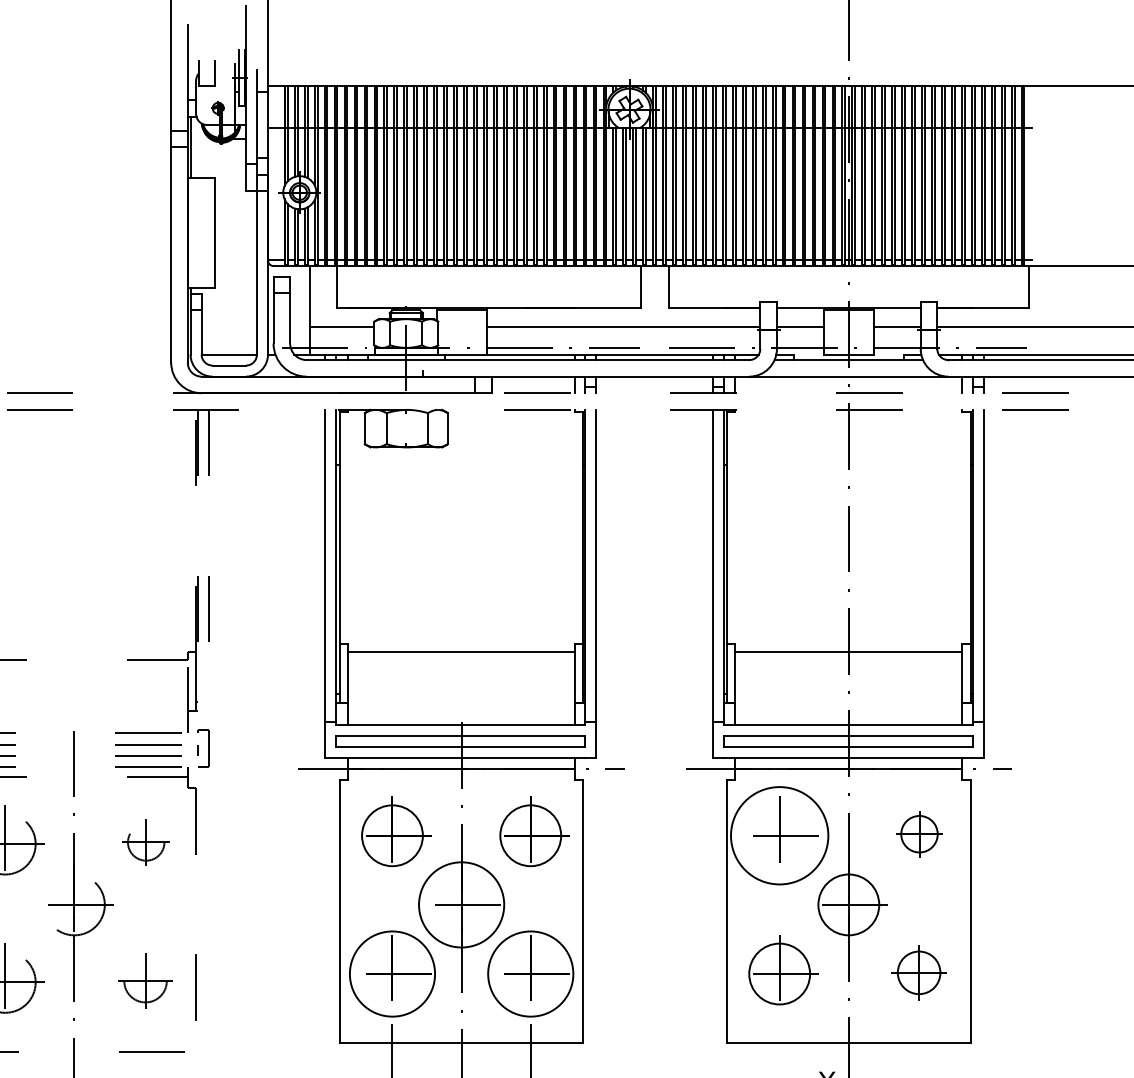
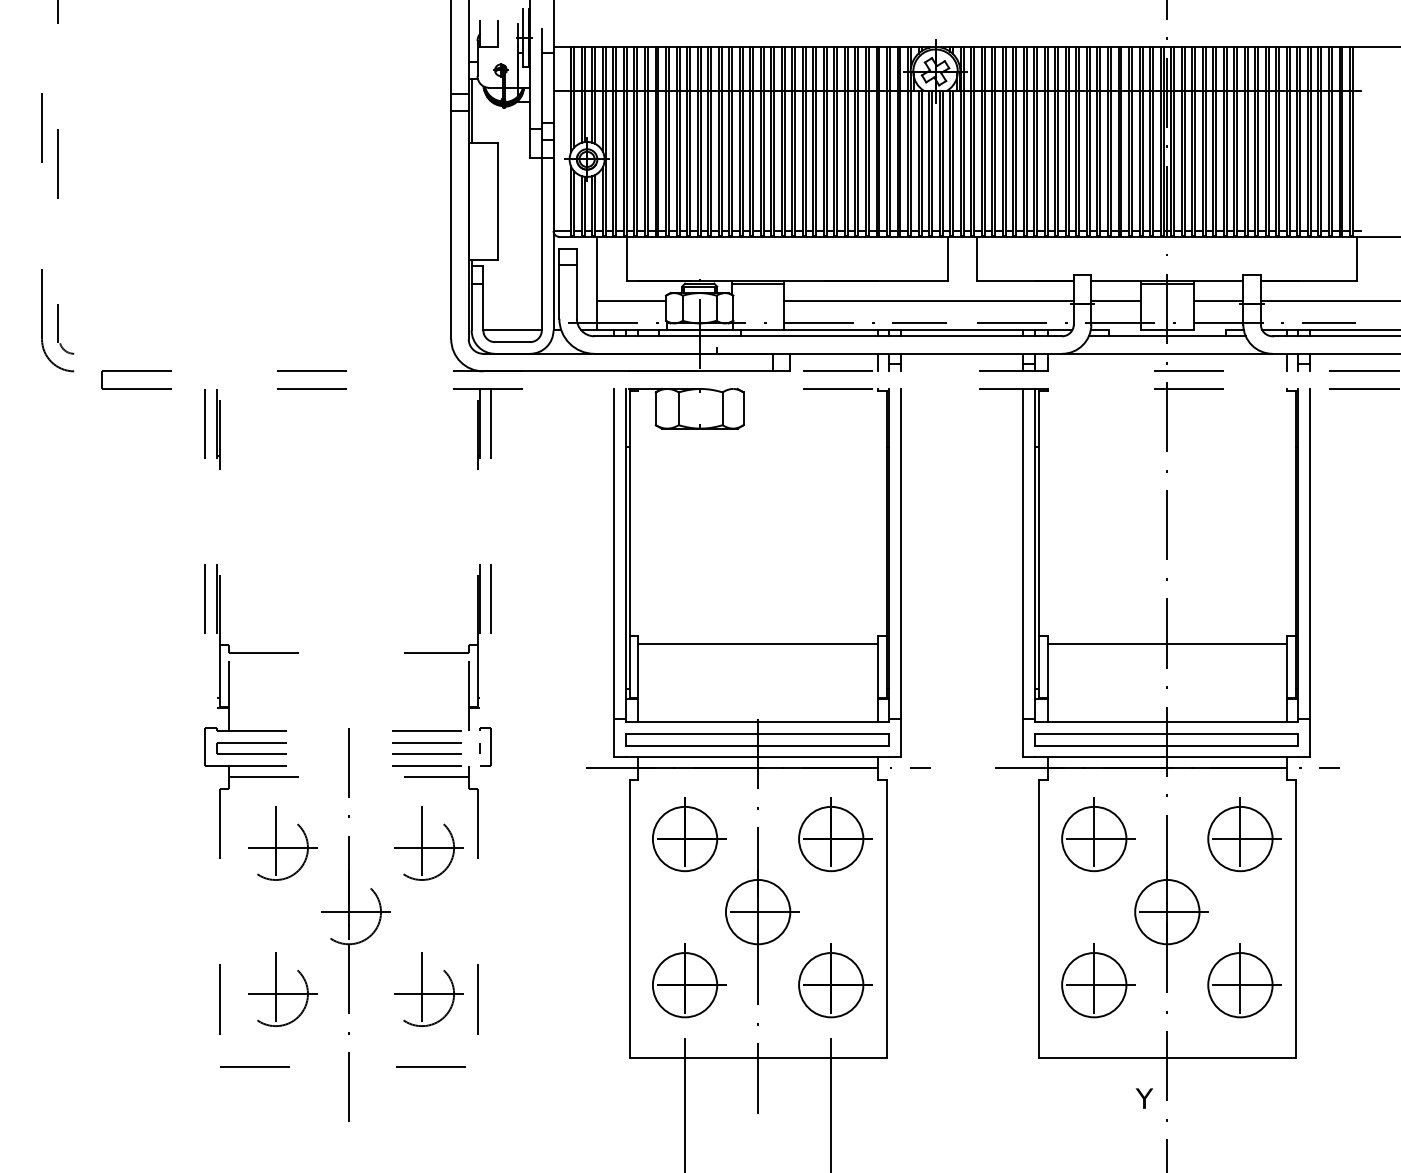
part: (921, 831) -> (1244, 834), size x1.67
circle: (779, 835) -> (1094, 838), size x0.62
part: (149, 839) -> (428, 843), size x1.67
circle: (461, 904) -> (757, 911), size x0.71
part: (921, 969) -> (1244, 980), size x1.43
circle: (391, 974) -> (684, 985), size x0.71
circle: (531, 974) -> (831, 985), size x0.71
part: (149, 978) -> (428, 989), size x1.43

